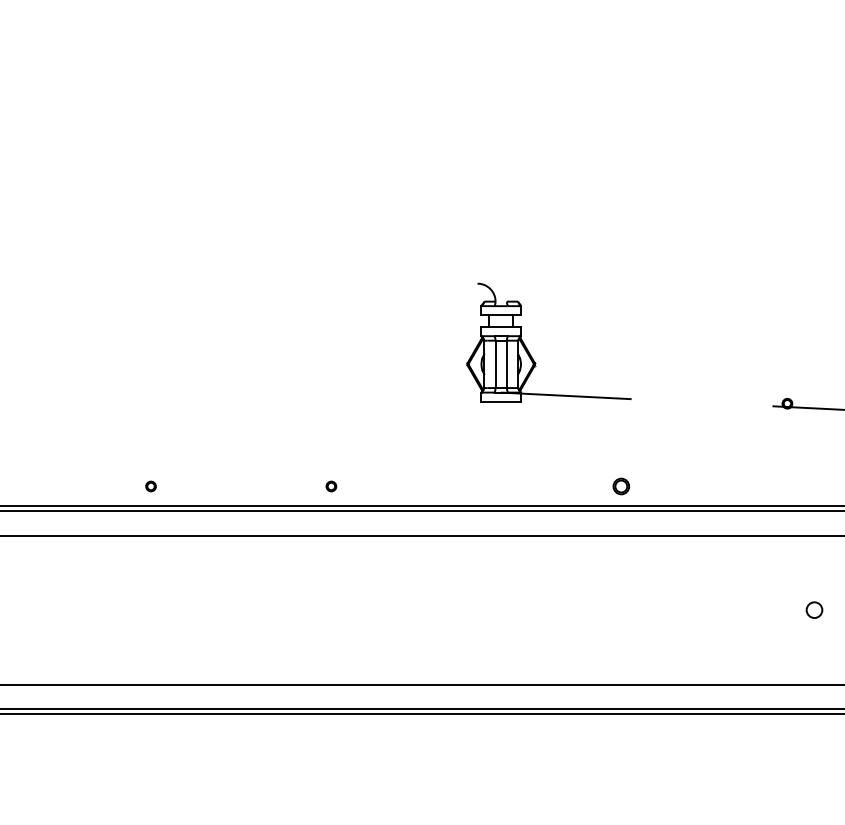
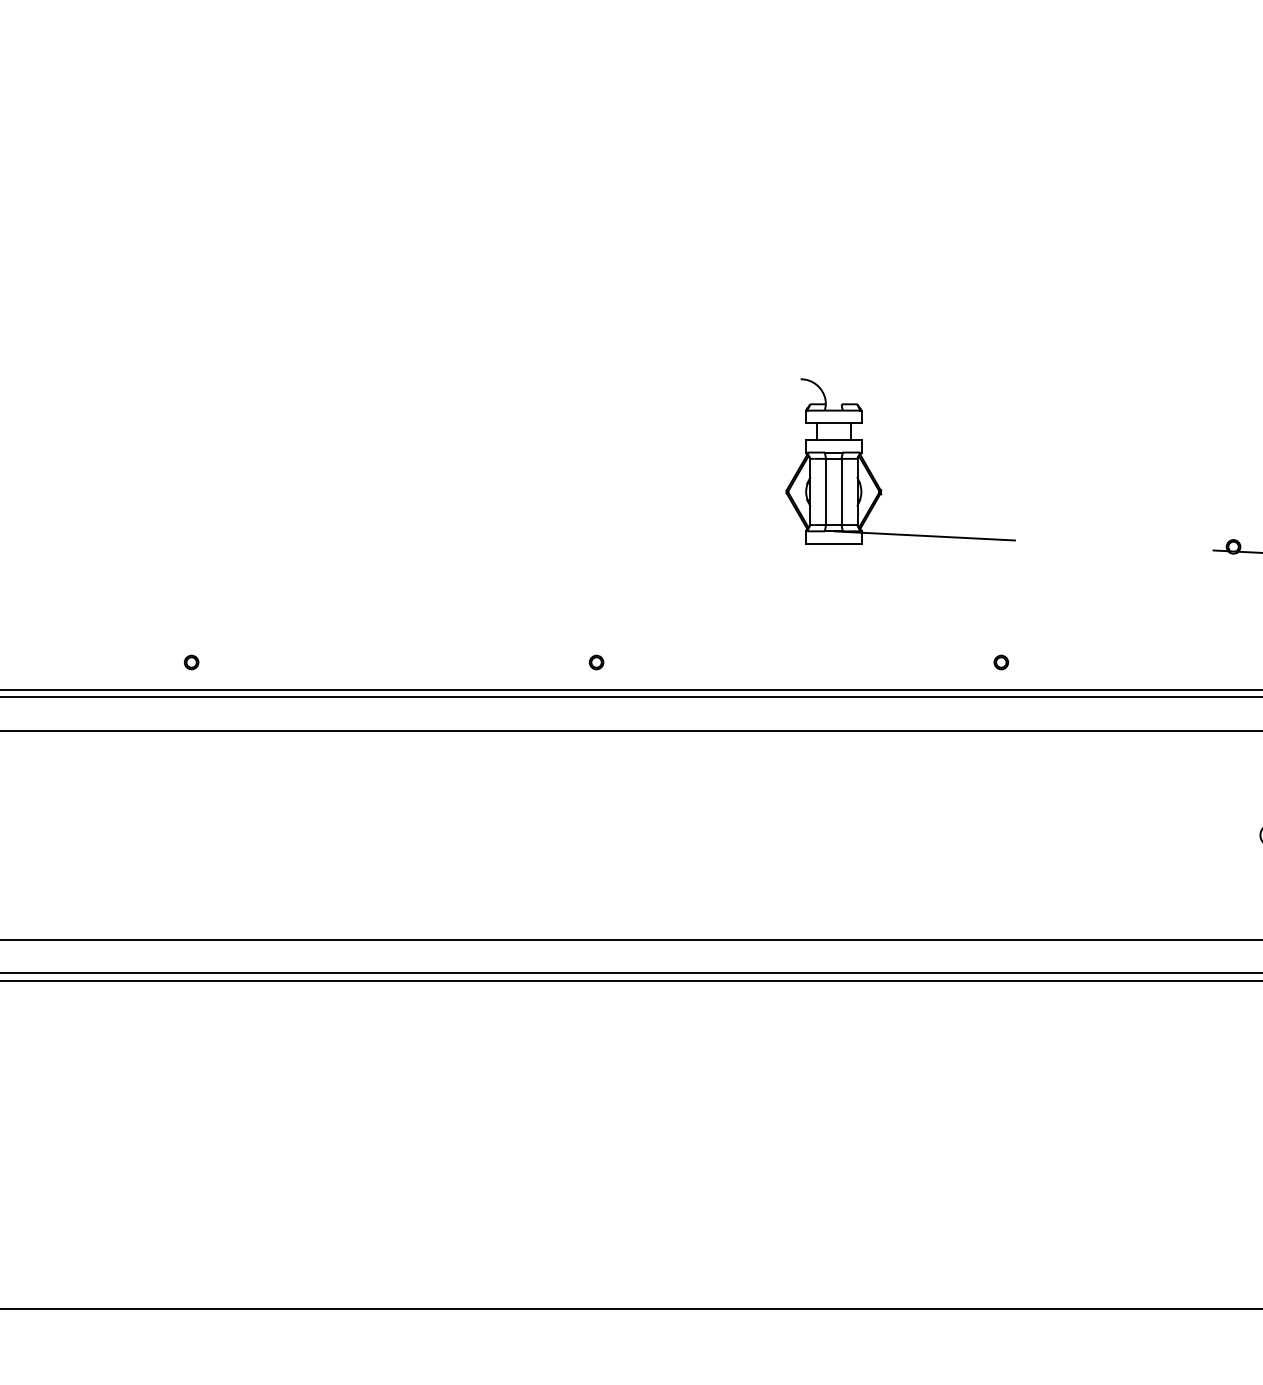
part: (150, 486) -> (191, 662), moved
part: (620, 486) -> (1000, 662), size x0.62

